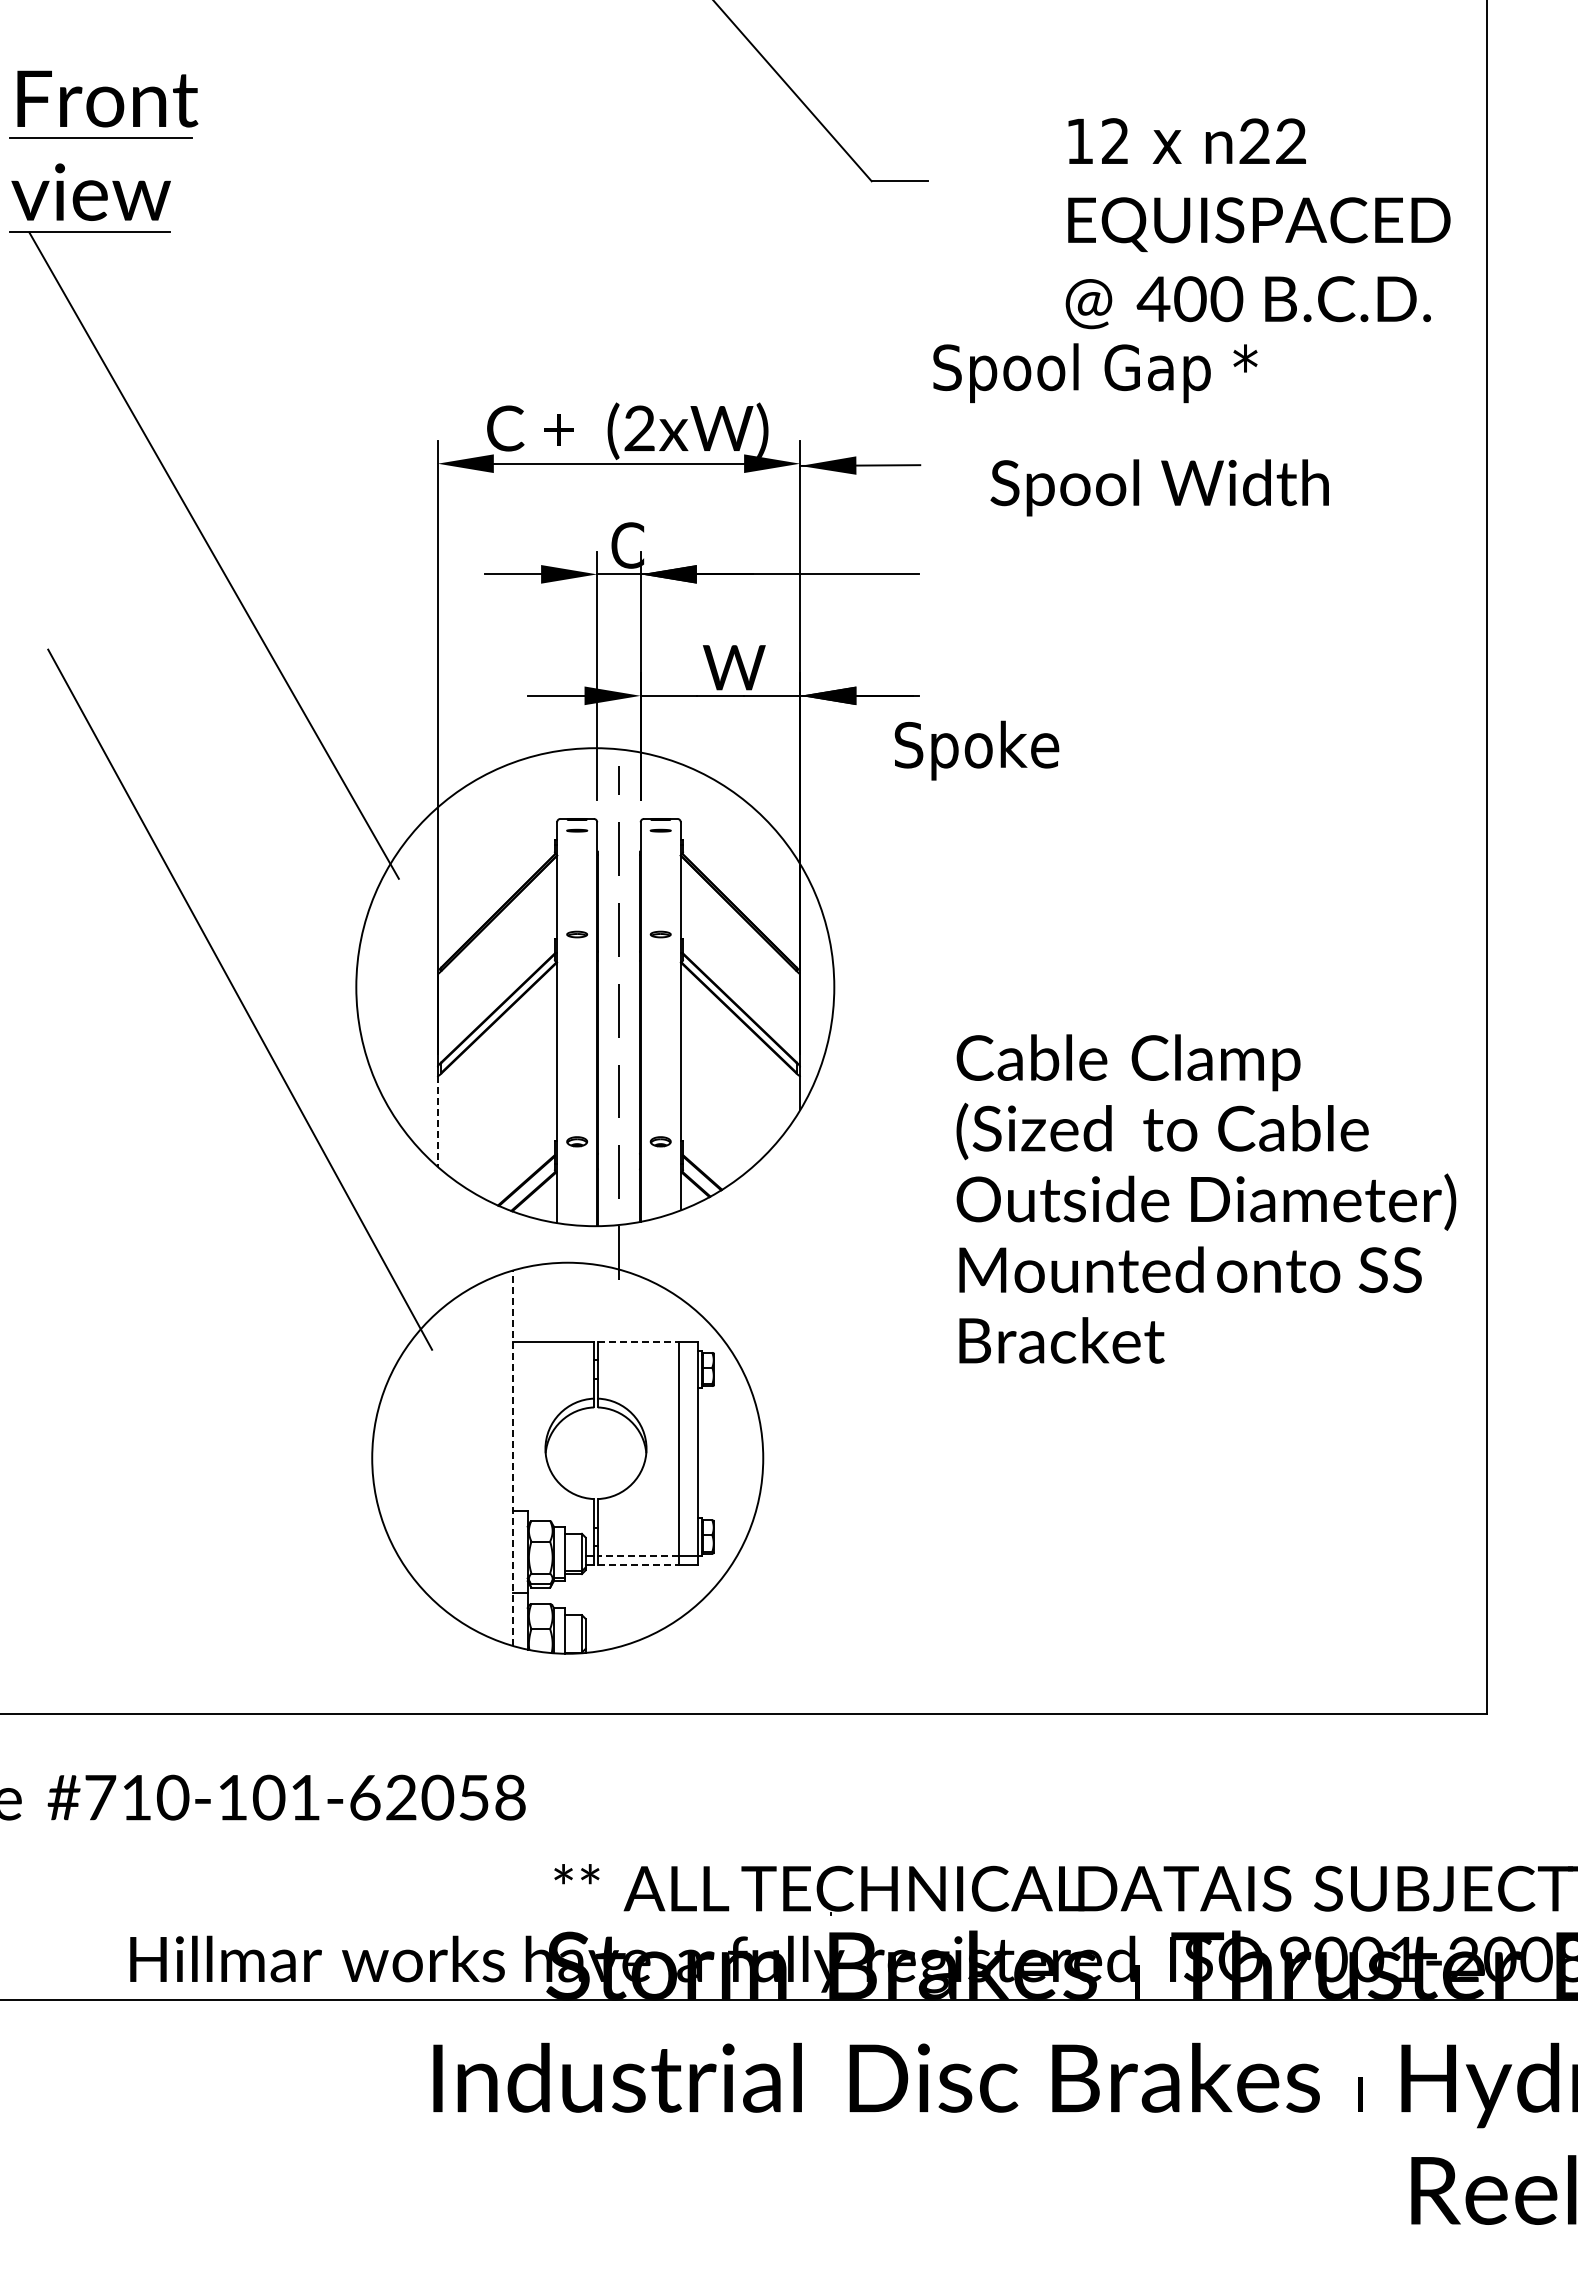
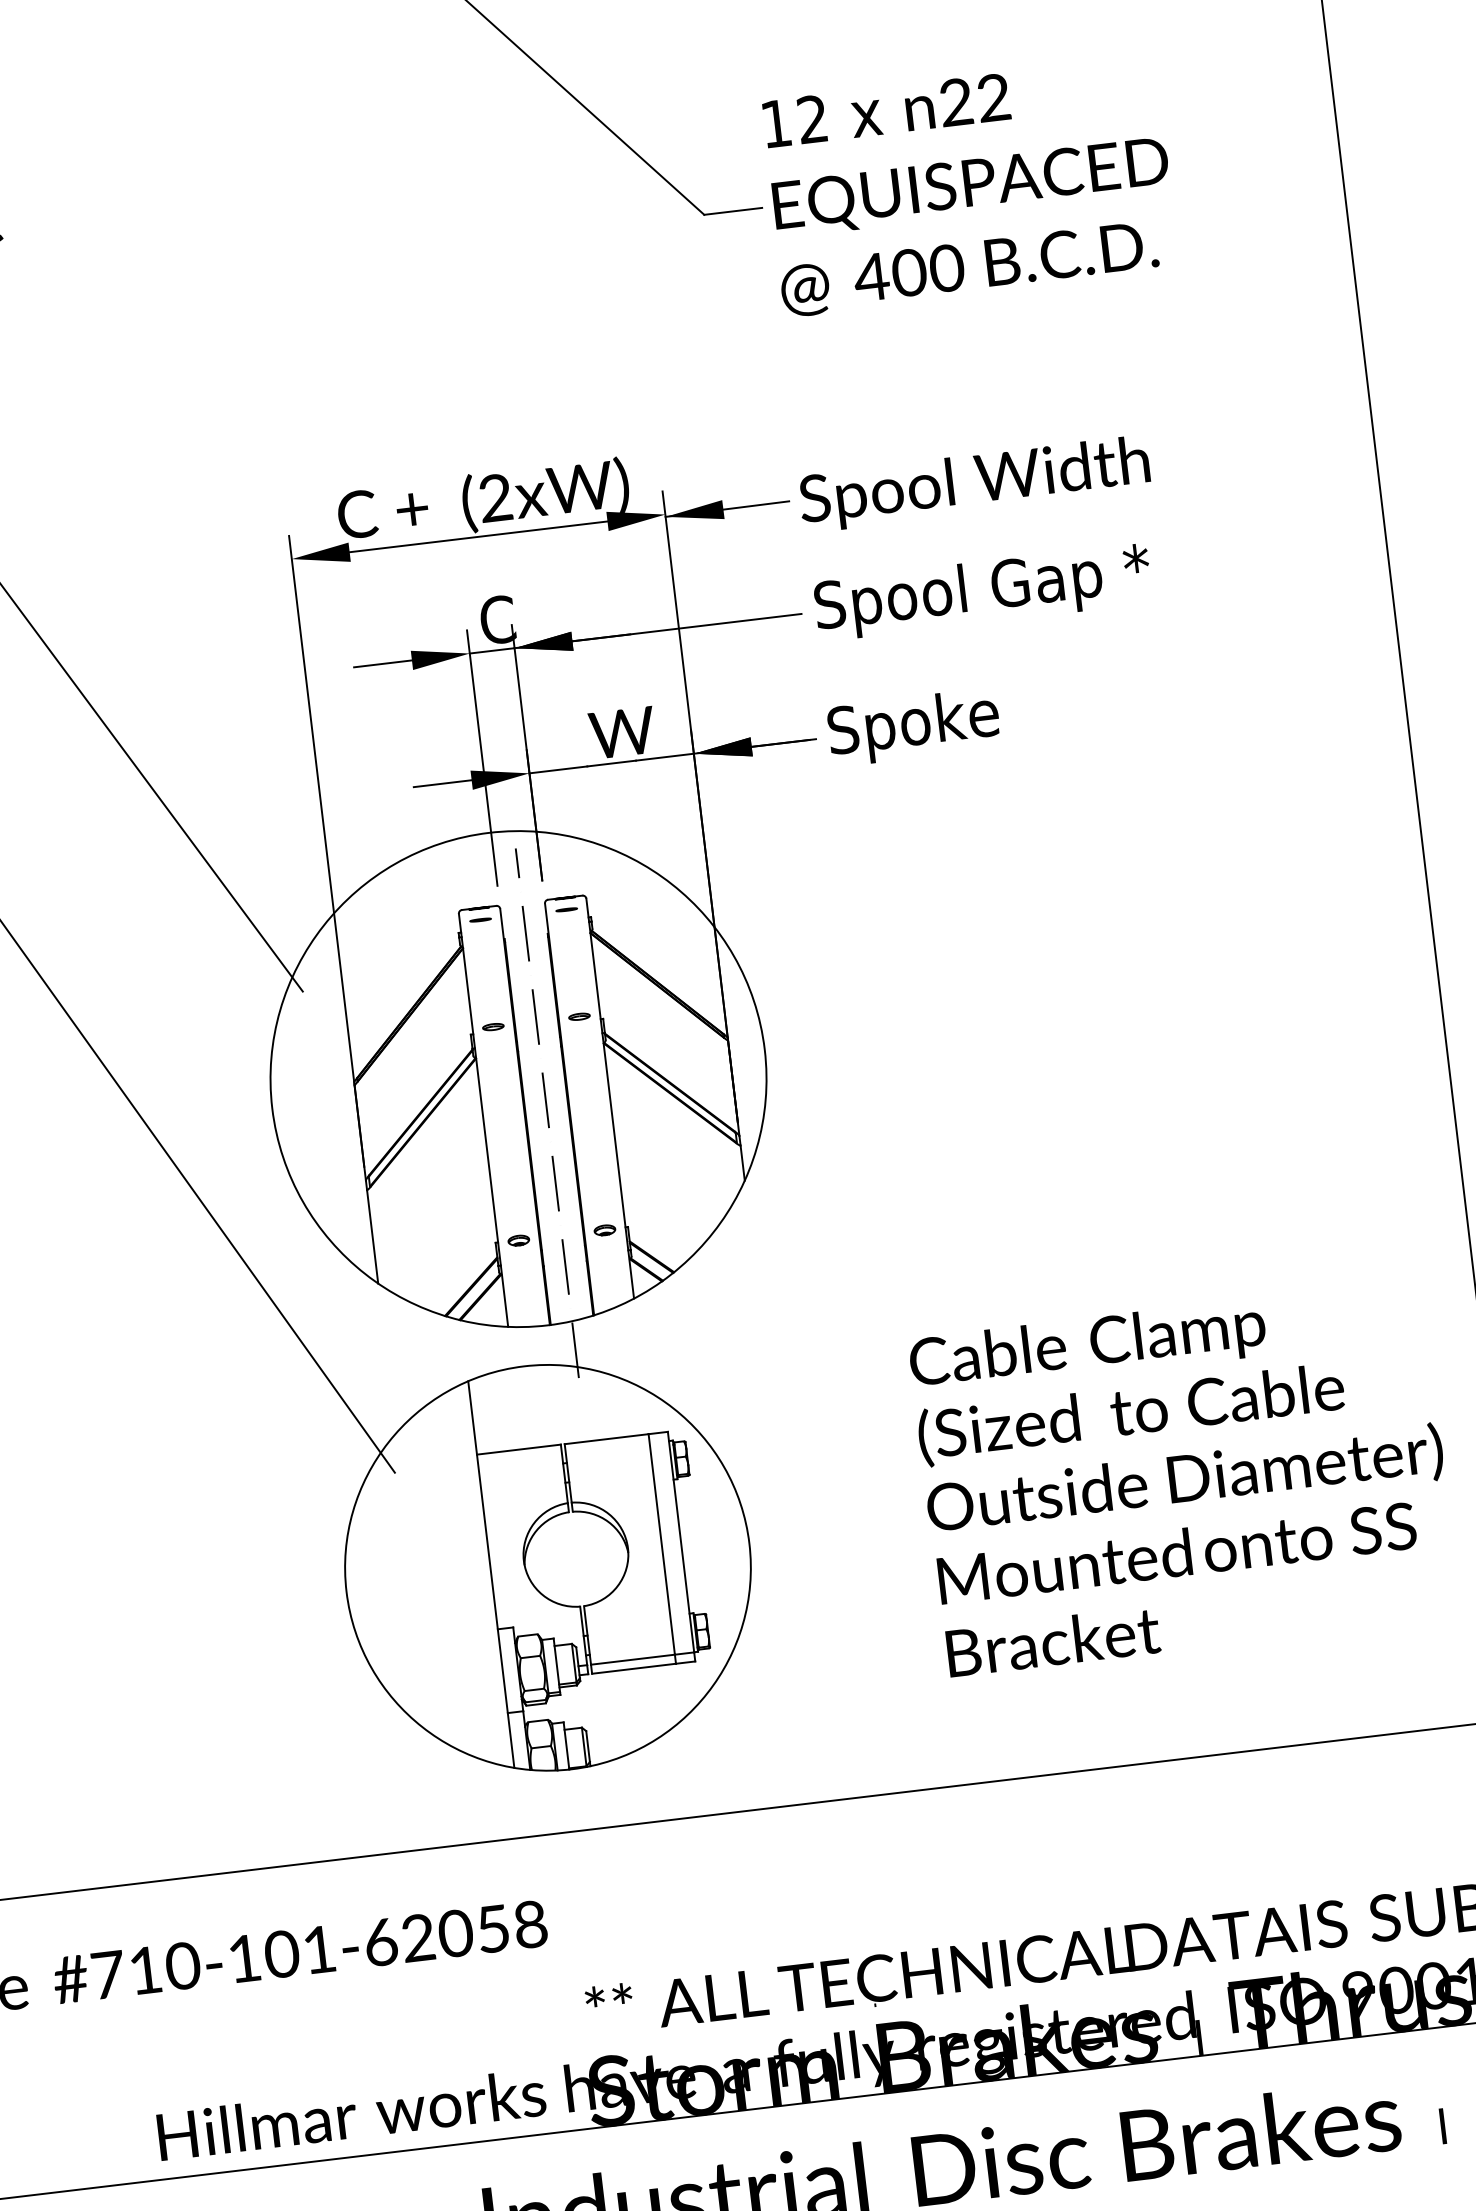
text: (1257, 223) -> (969, 186), moved
text: (1095, 373) -> (983, 592), moved
text: (1159, 487) -> (974, 483), moved
text: (976, 750) -> (913, 727), moved
line: (437, 1121) -> (372, 1236), dashed -> solid
text: (1206, 1198) -> (1184, 1477), moved
line: (638, 1341) -> (606, 1438), dashed -> solid
line: (512, 1458) -> (491, 1574), dashed -> solid
line: (638, 1555) -> (632, 1659), dashed -> solid
line: (638, 1564) -> (633, 1668), dashed -> solid

